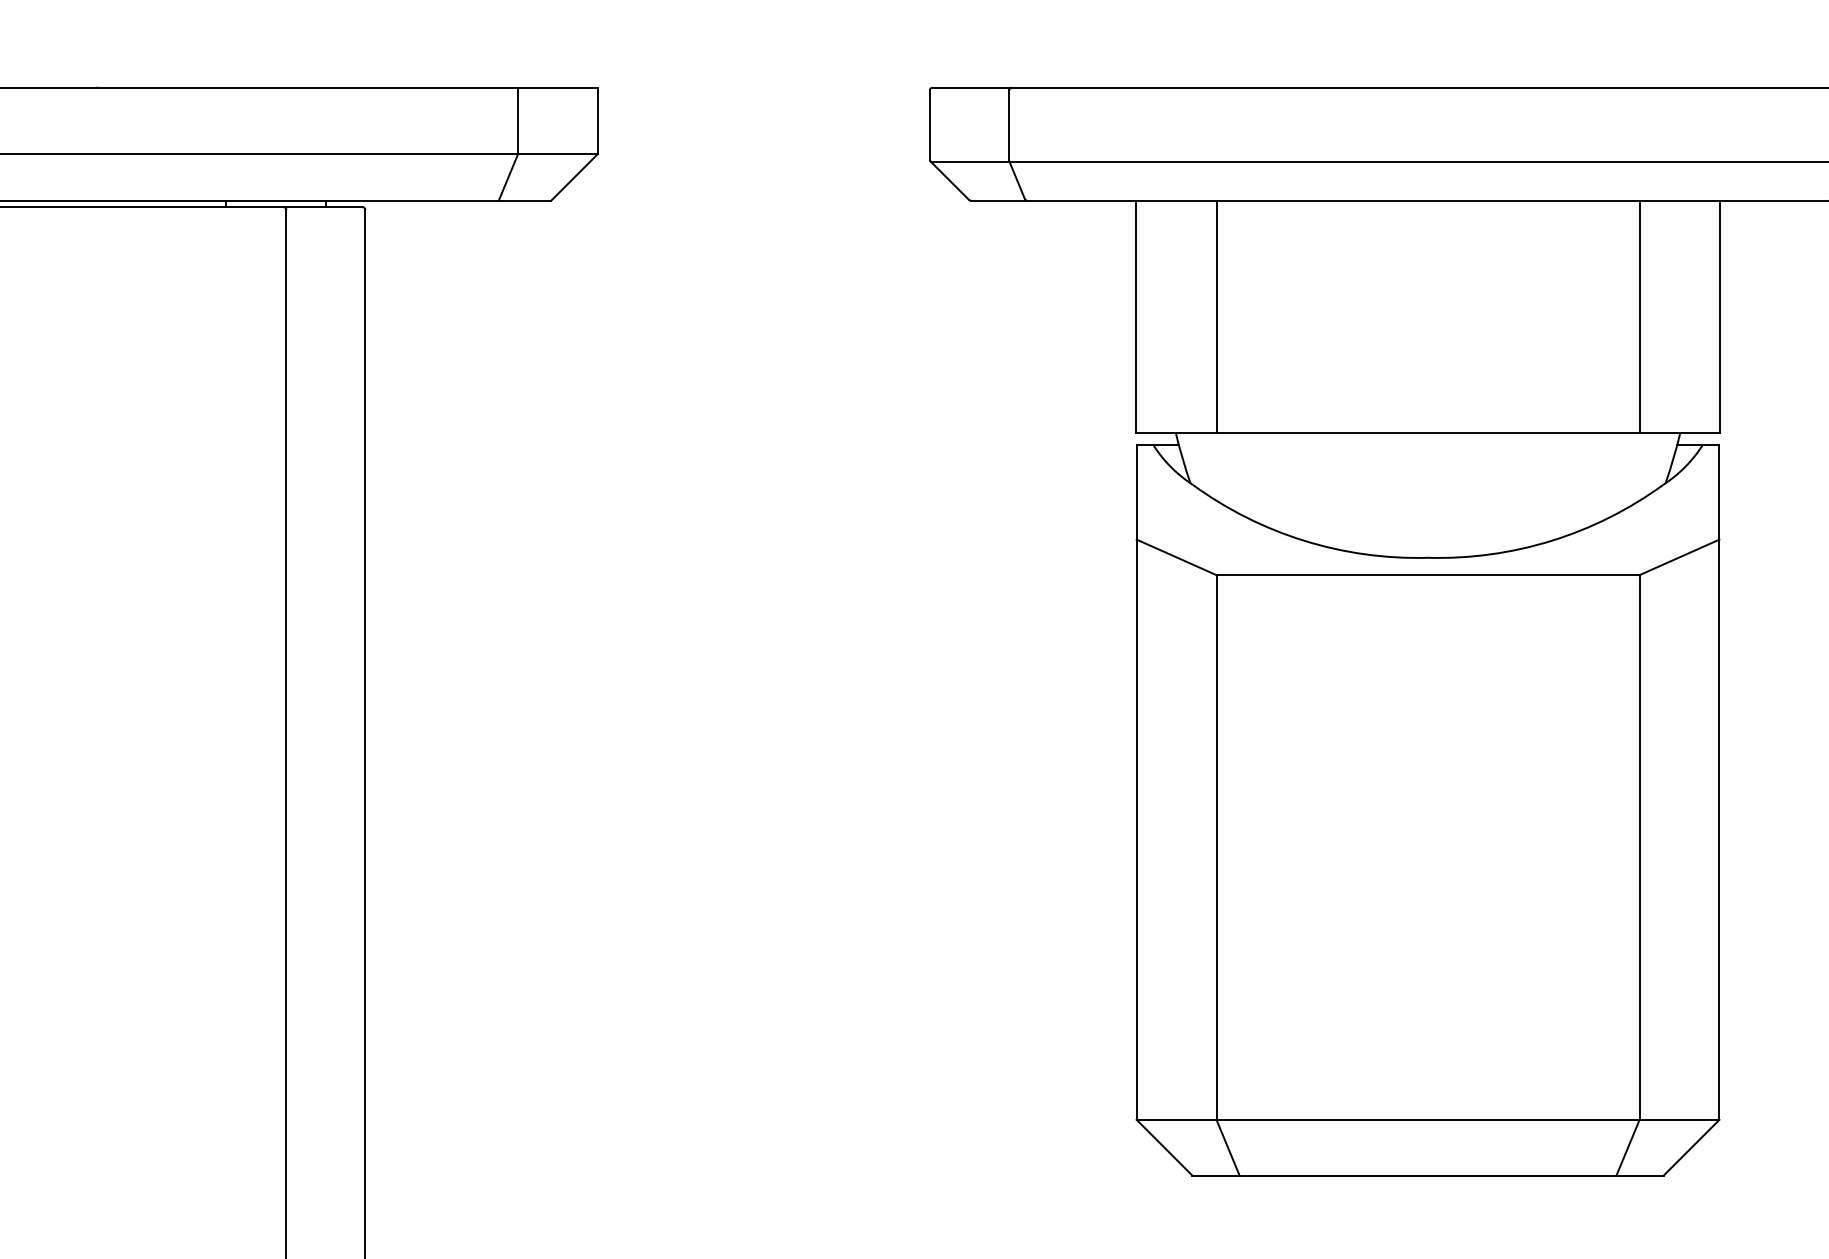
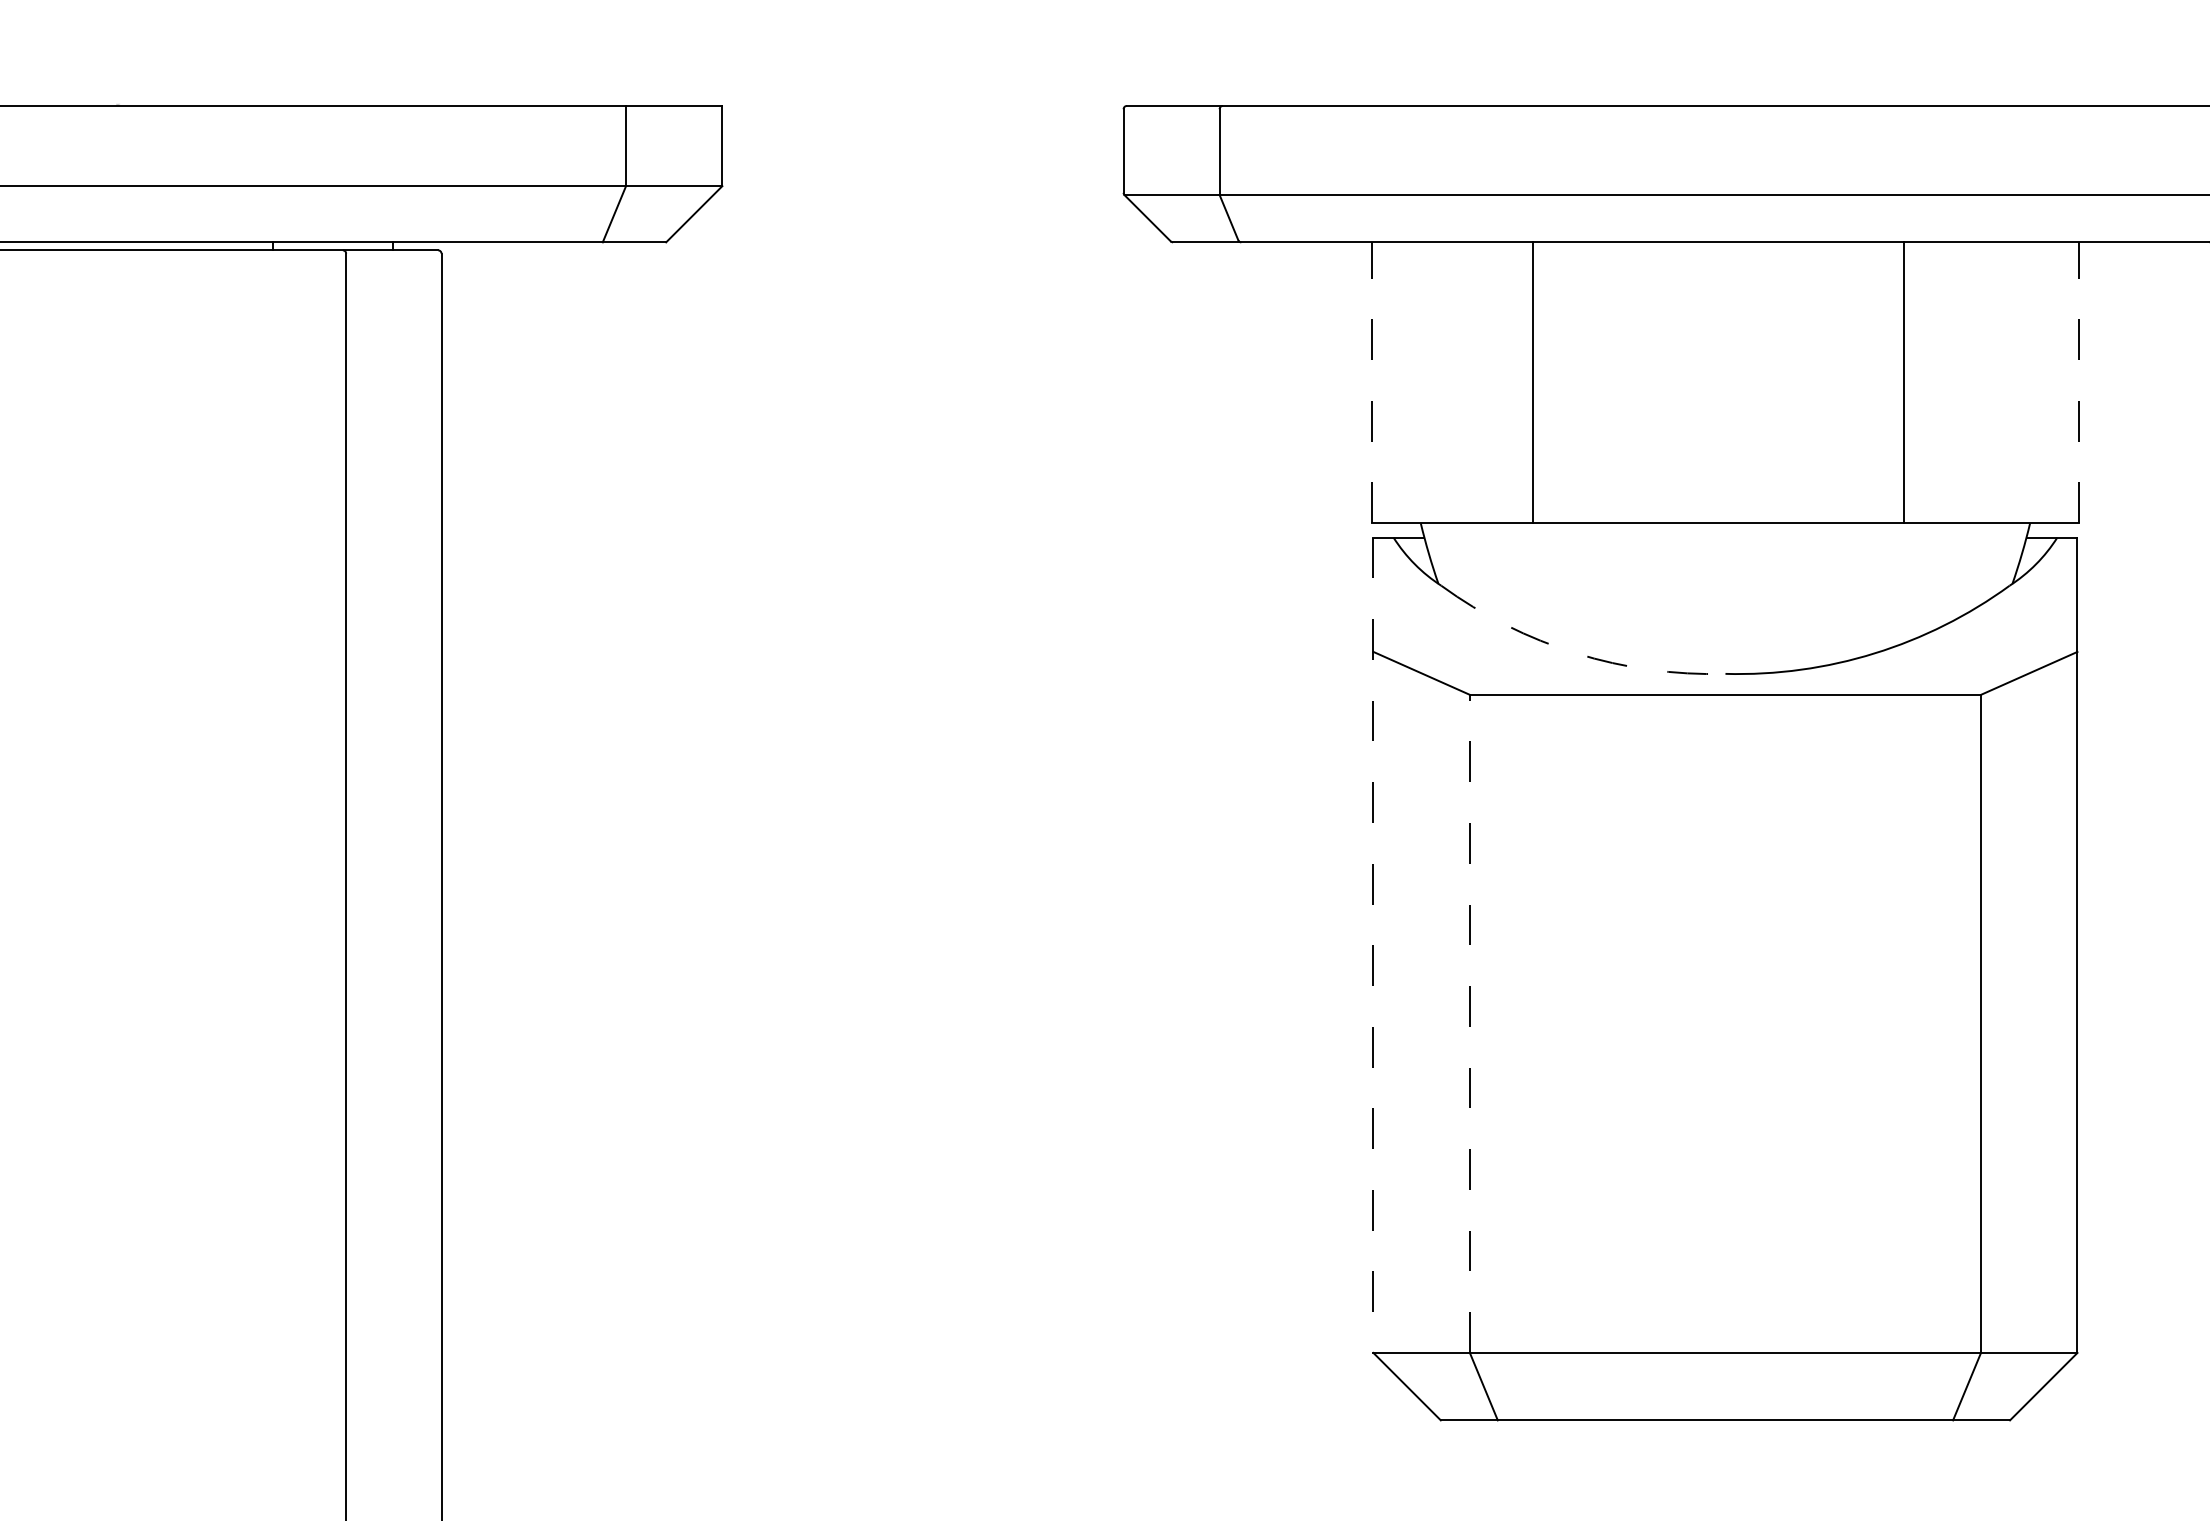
line: (1135, 316) -> (1372, 382), solid -> dashed
line: (1216, 316) -> (1532, 382), moved
line: (1639, 316) -> (1904, 382), moved
line: (1720, 316) -> (2078, 382), solid -> dashed
arc: (1304, 540) -> (1576, 653), solid -> dashed
line: (1136, 782) -> (1373, 945), solid -> dashed
line: (1216, 847) -> (1469, 1023), solid -> dashed

